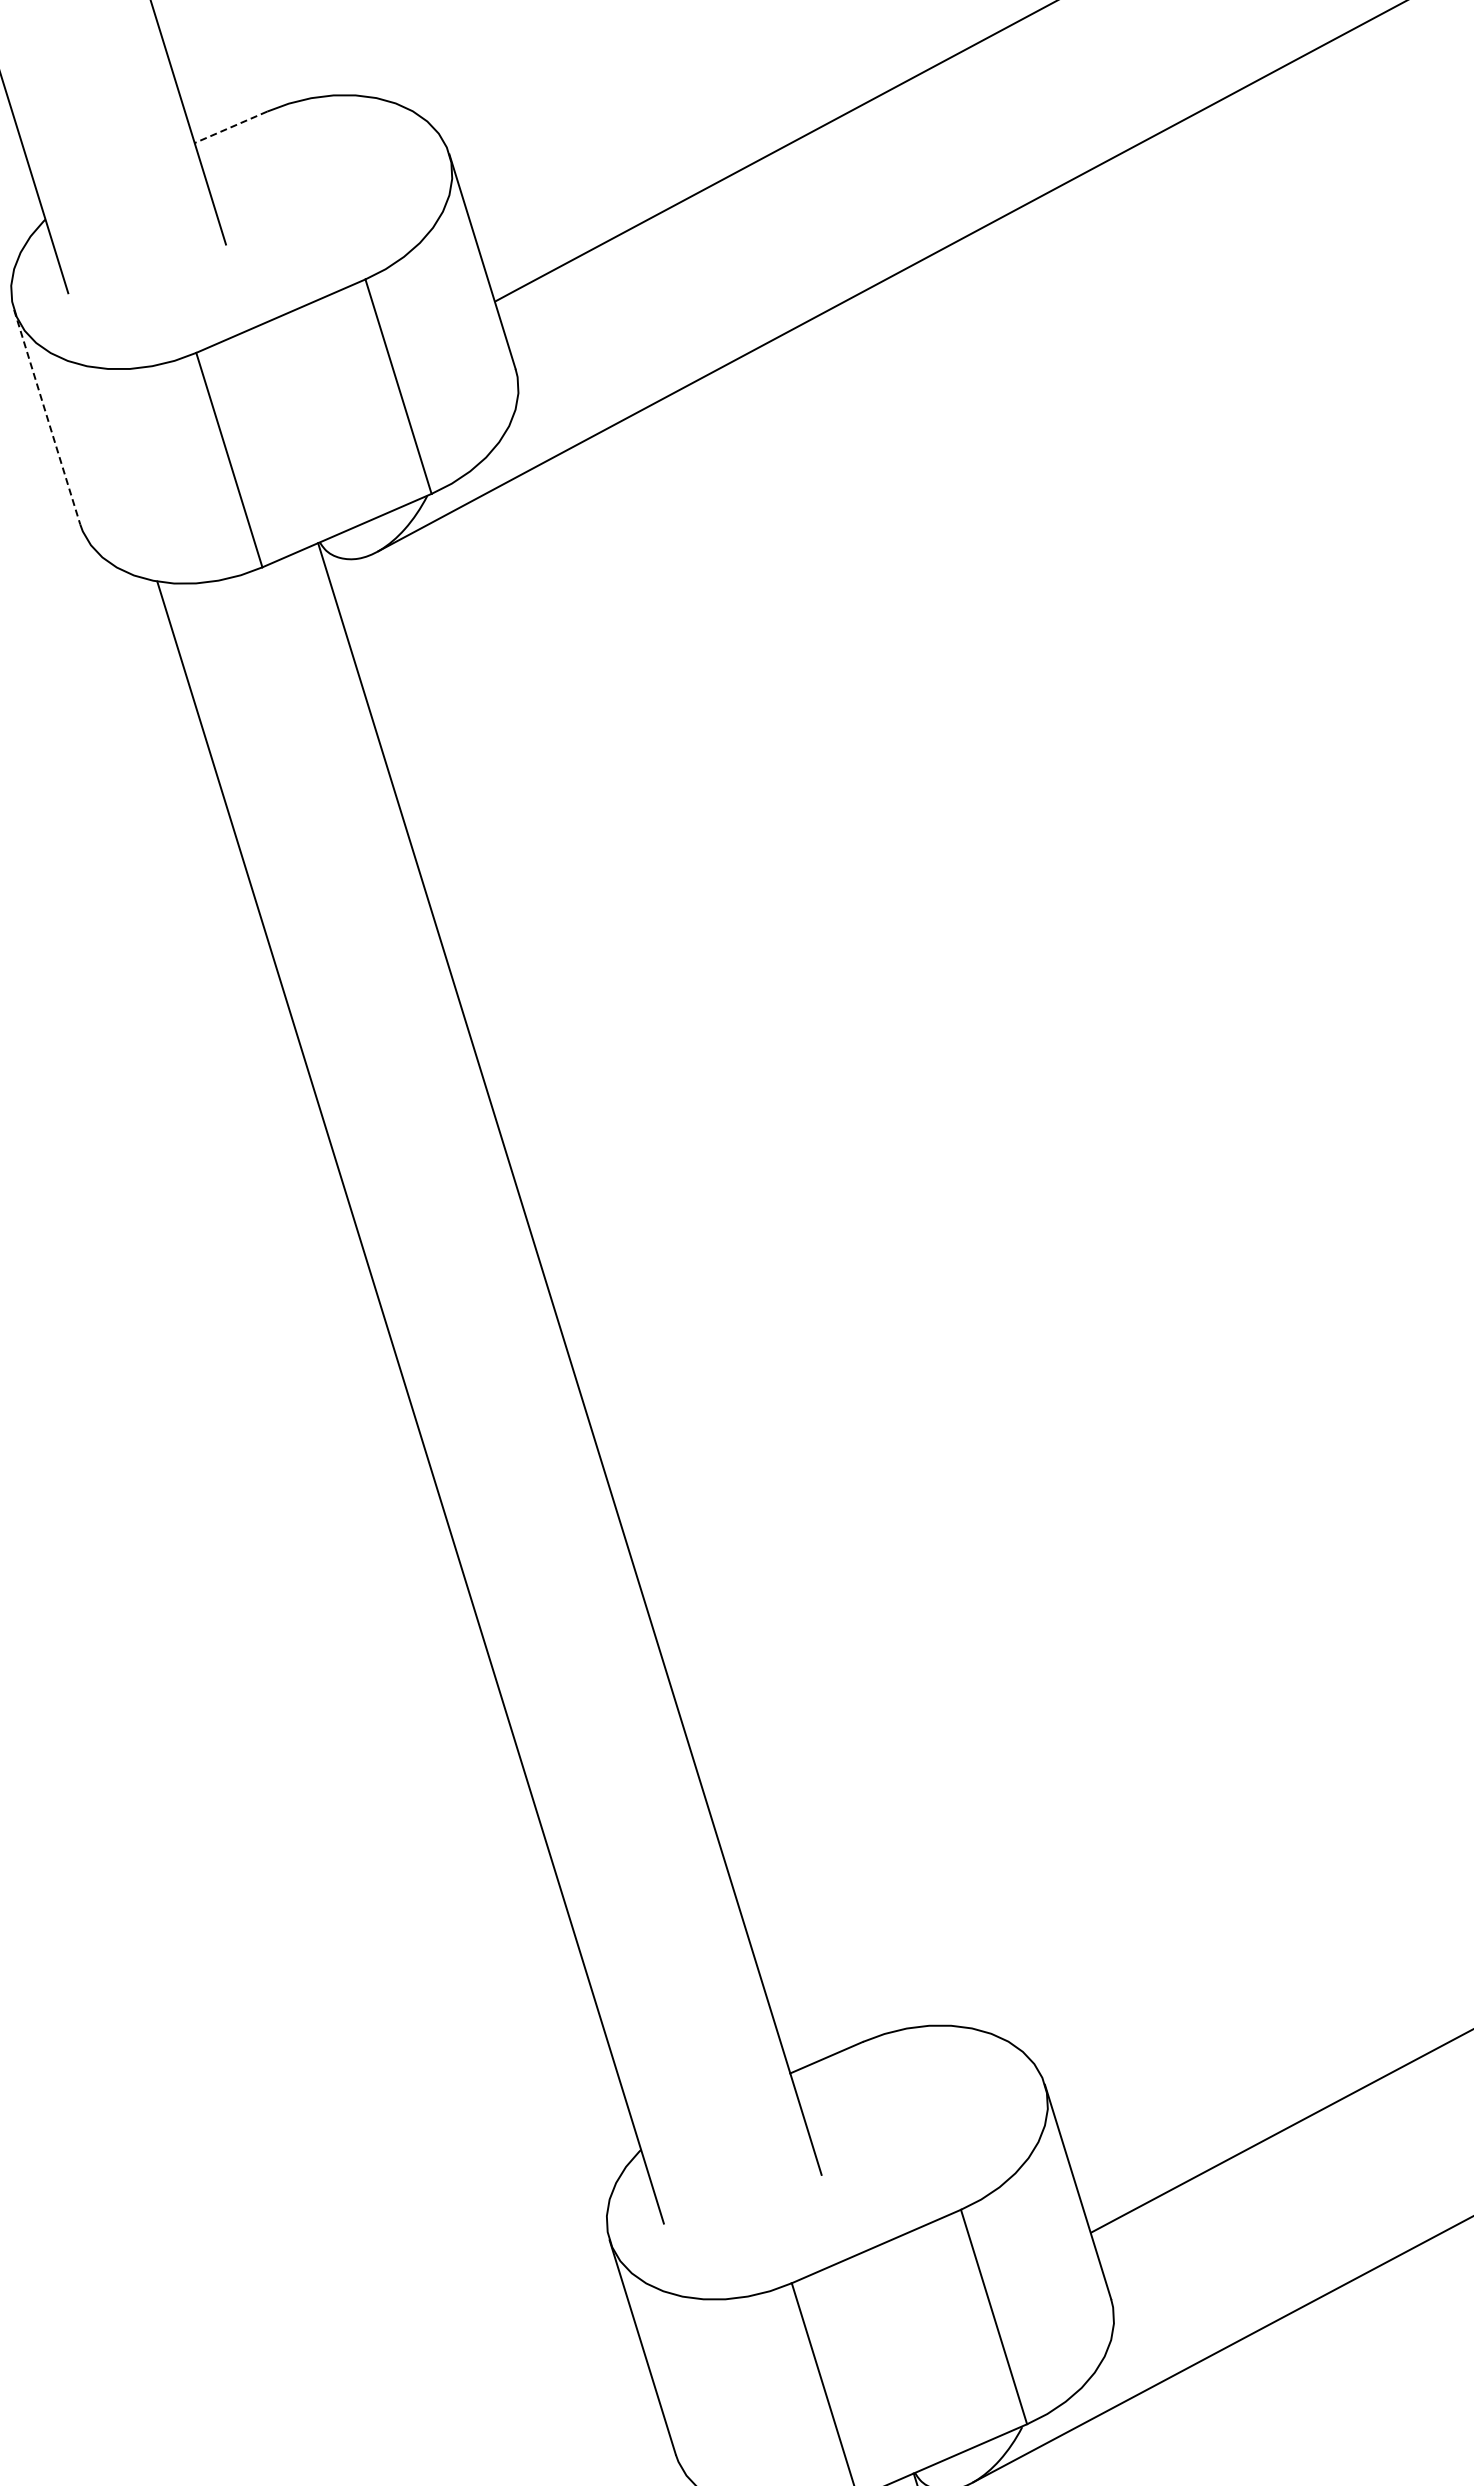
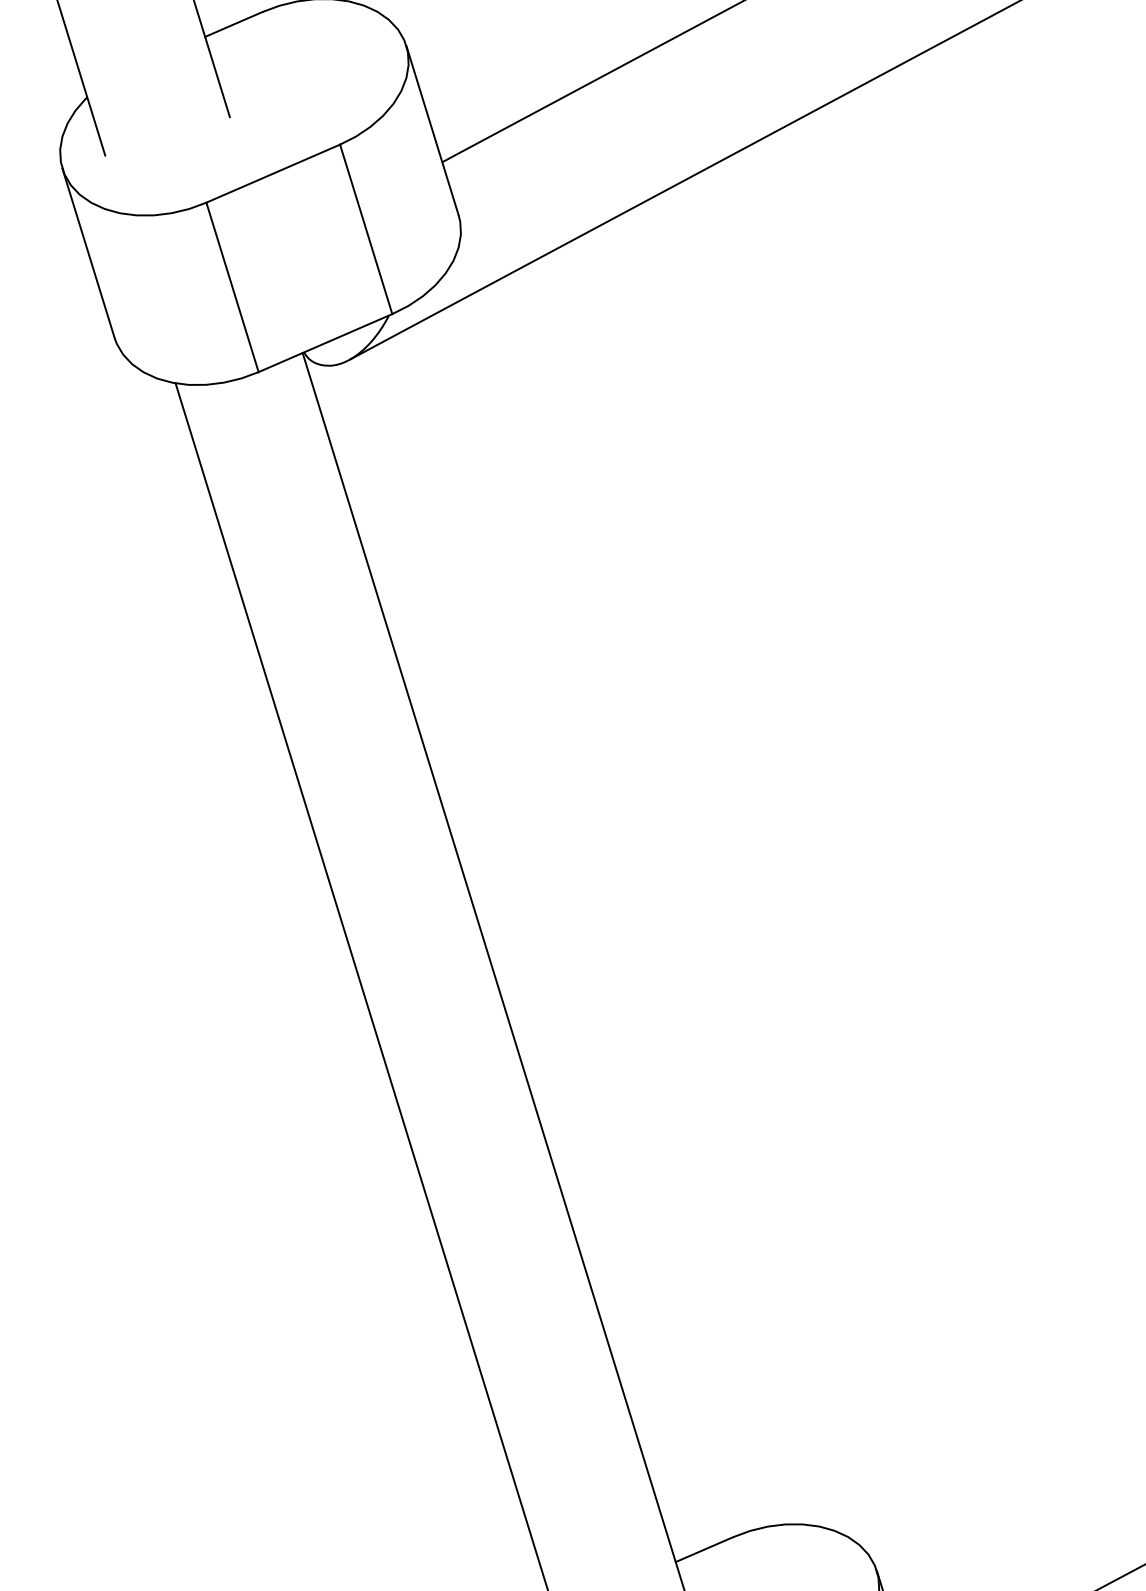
line: (231, 127) -> (234, 24), dashed -> solid
line: (47, 417) -> (88, 253), dashed -> solid

